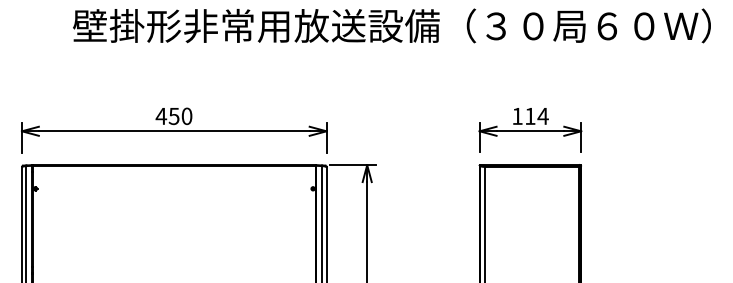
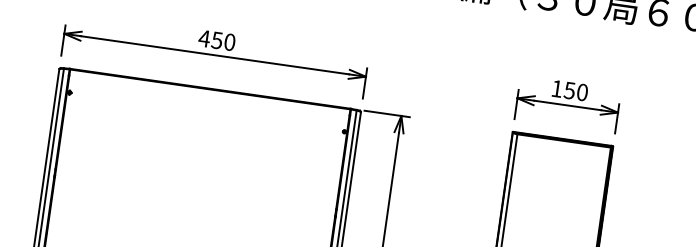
text: (536, 116) -> (575, 91), 114 -> 150

